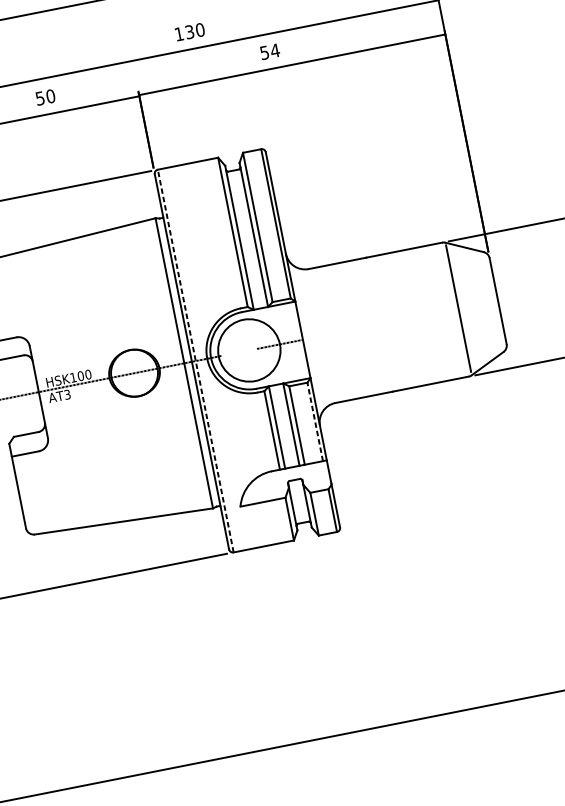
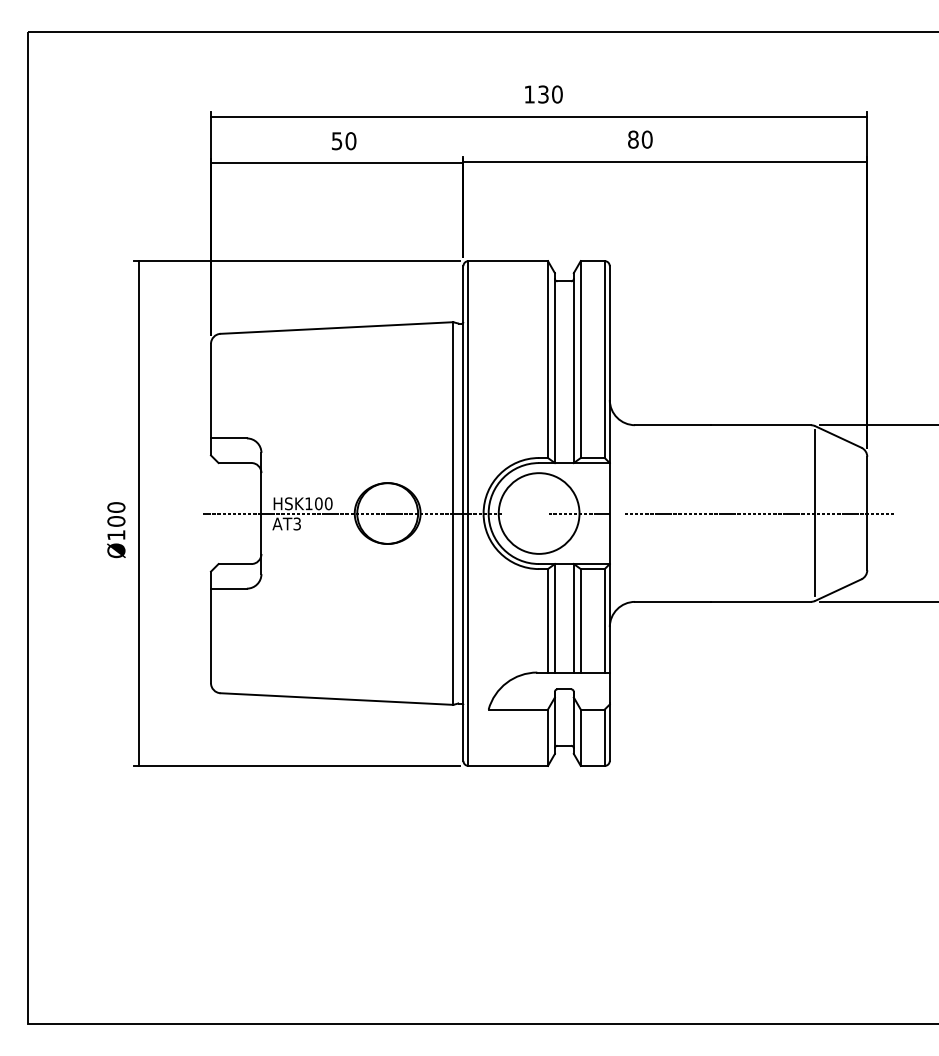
text: (270, 51) -> (640, 139), 54 -> 80
line: (417, 317) -> (760, 513), added
line: (195, 361) -> (468, 513), dashed -> solid
line: (314, 421) -> (604, 620), dashed -> solid

